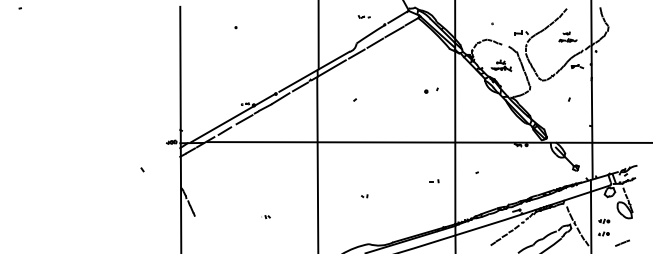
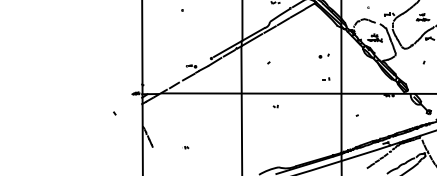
line: (232, 118) -> (180, 76), removed
part: (434, 181) -> (326, 79), moved
part: (364, 196) -> (275, 106), moved
part: (265, 217) -> (185, 148), moved

